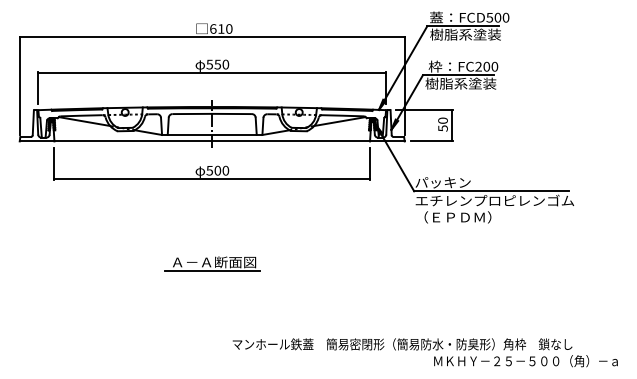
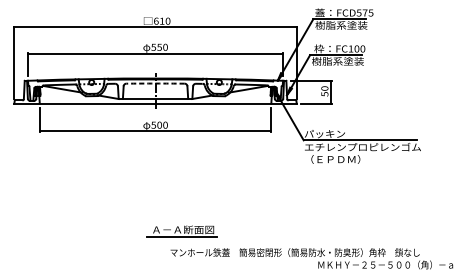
text: (501, 17) -> (367, 12), FCD500 -> FCD575
text: (478, 66) -> (350, 48), FC200 -> FC100
arc: (212, 113) -> (155, 83), solid -> dashed
part: (212, 263) -> (182, 230), moved

